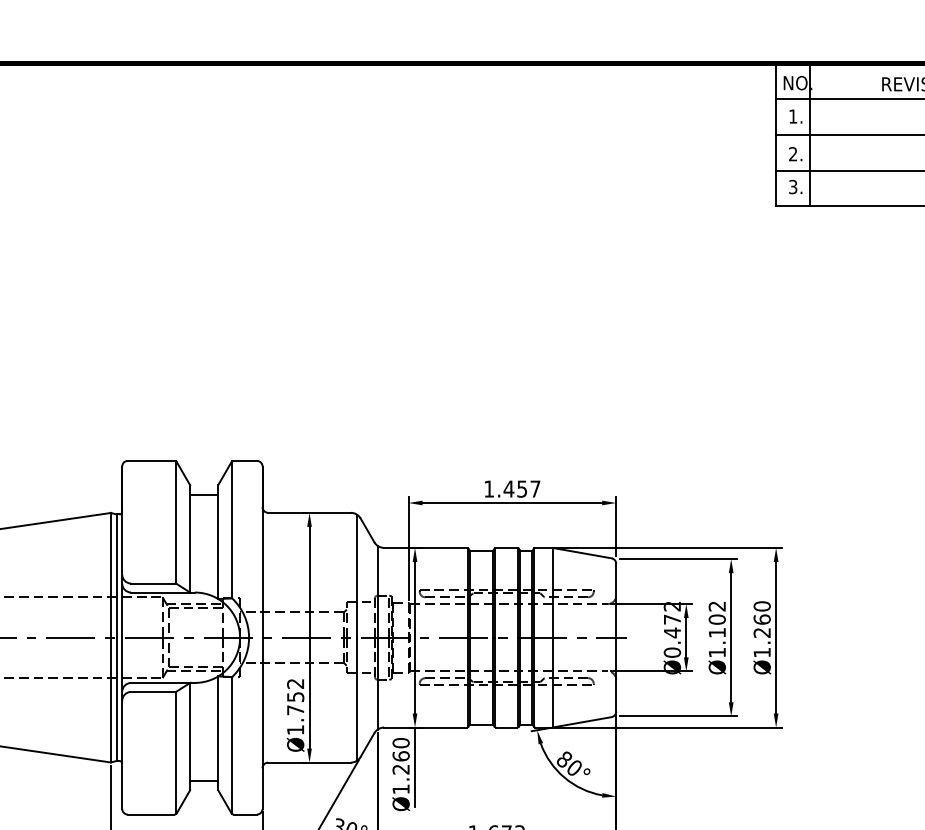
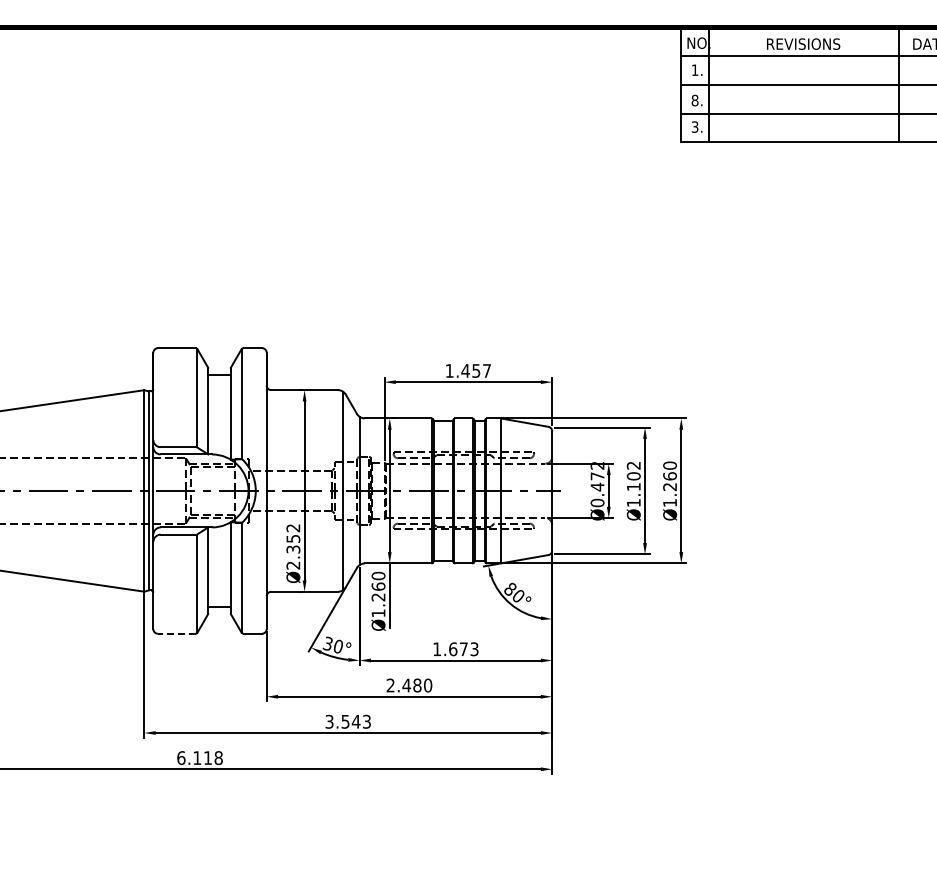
text: (792, 154) -> (694, 100), 2. -> 8.
text: (295, 720) -> (293, 557), Ø1.752 -> Ø2.352
line: (150, 814) -> (176, 633), solid -> dashed

